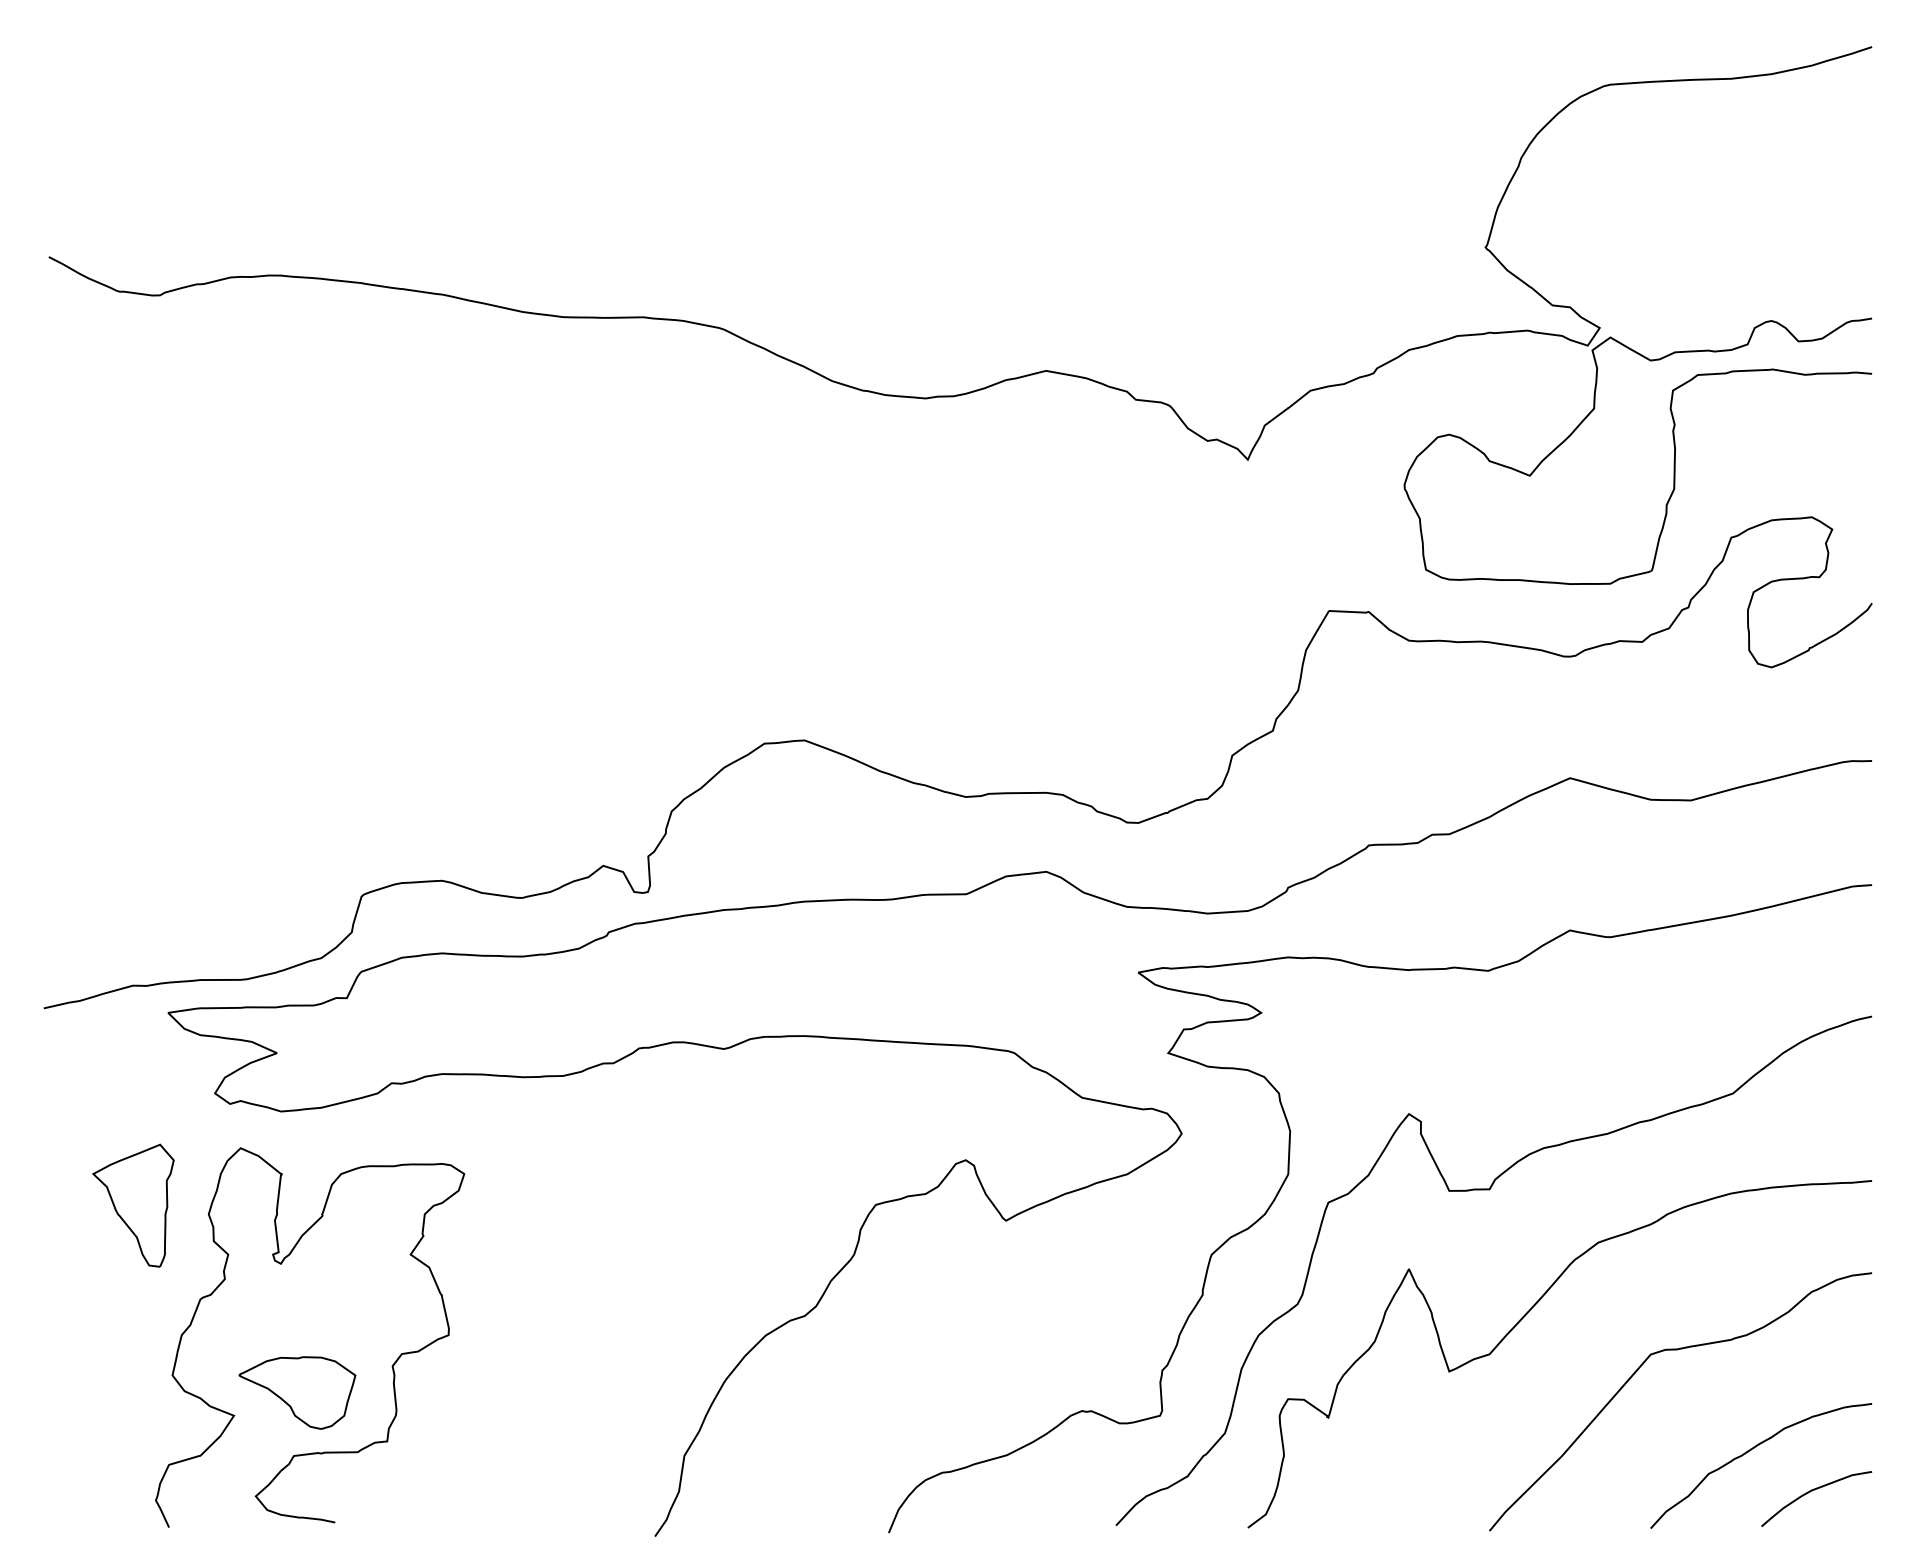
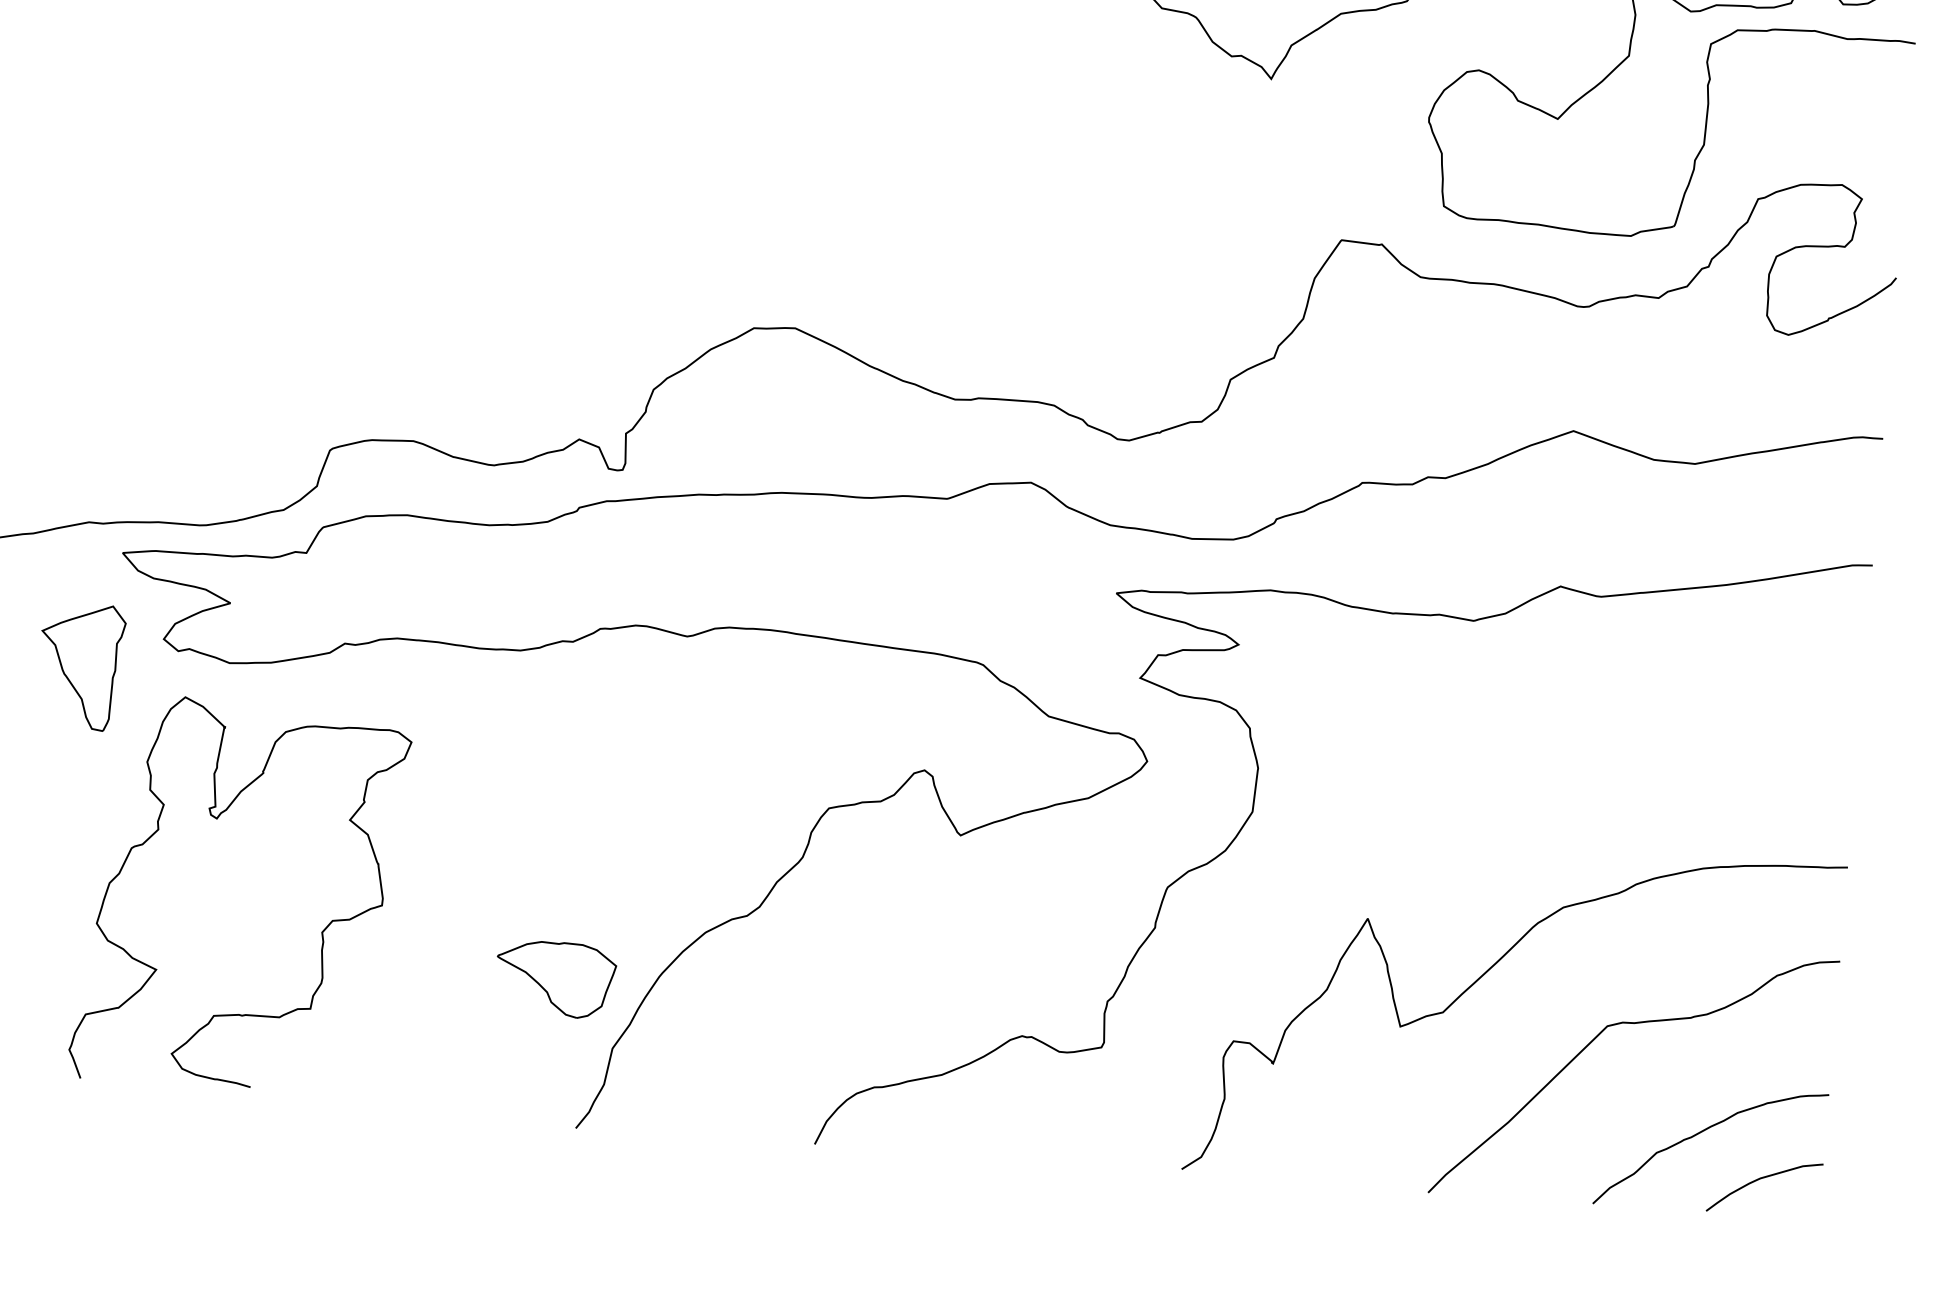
curve: (1489, 1190) -> (1456, 845), removed
part: (133, 1205) -> (80, 666), moved
part: (297, 1392) -> (555, 978), moved

